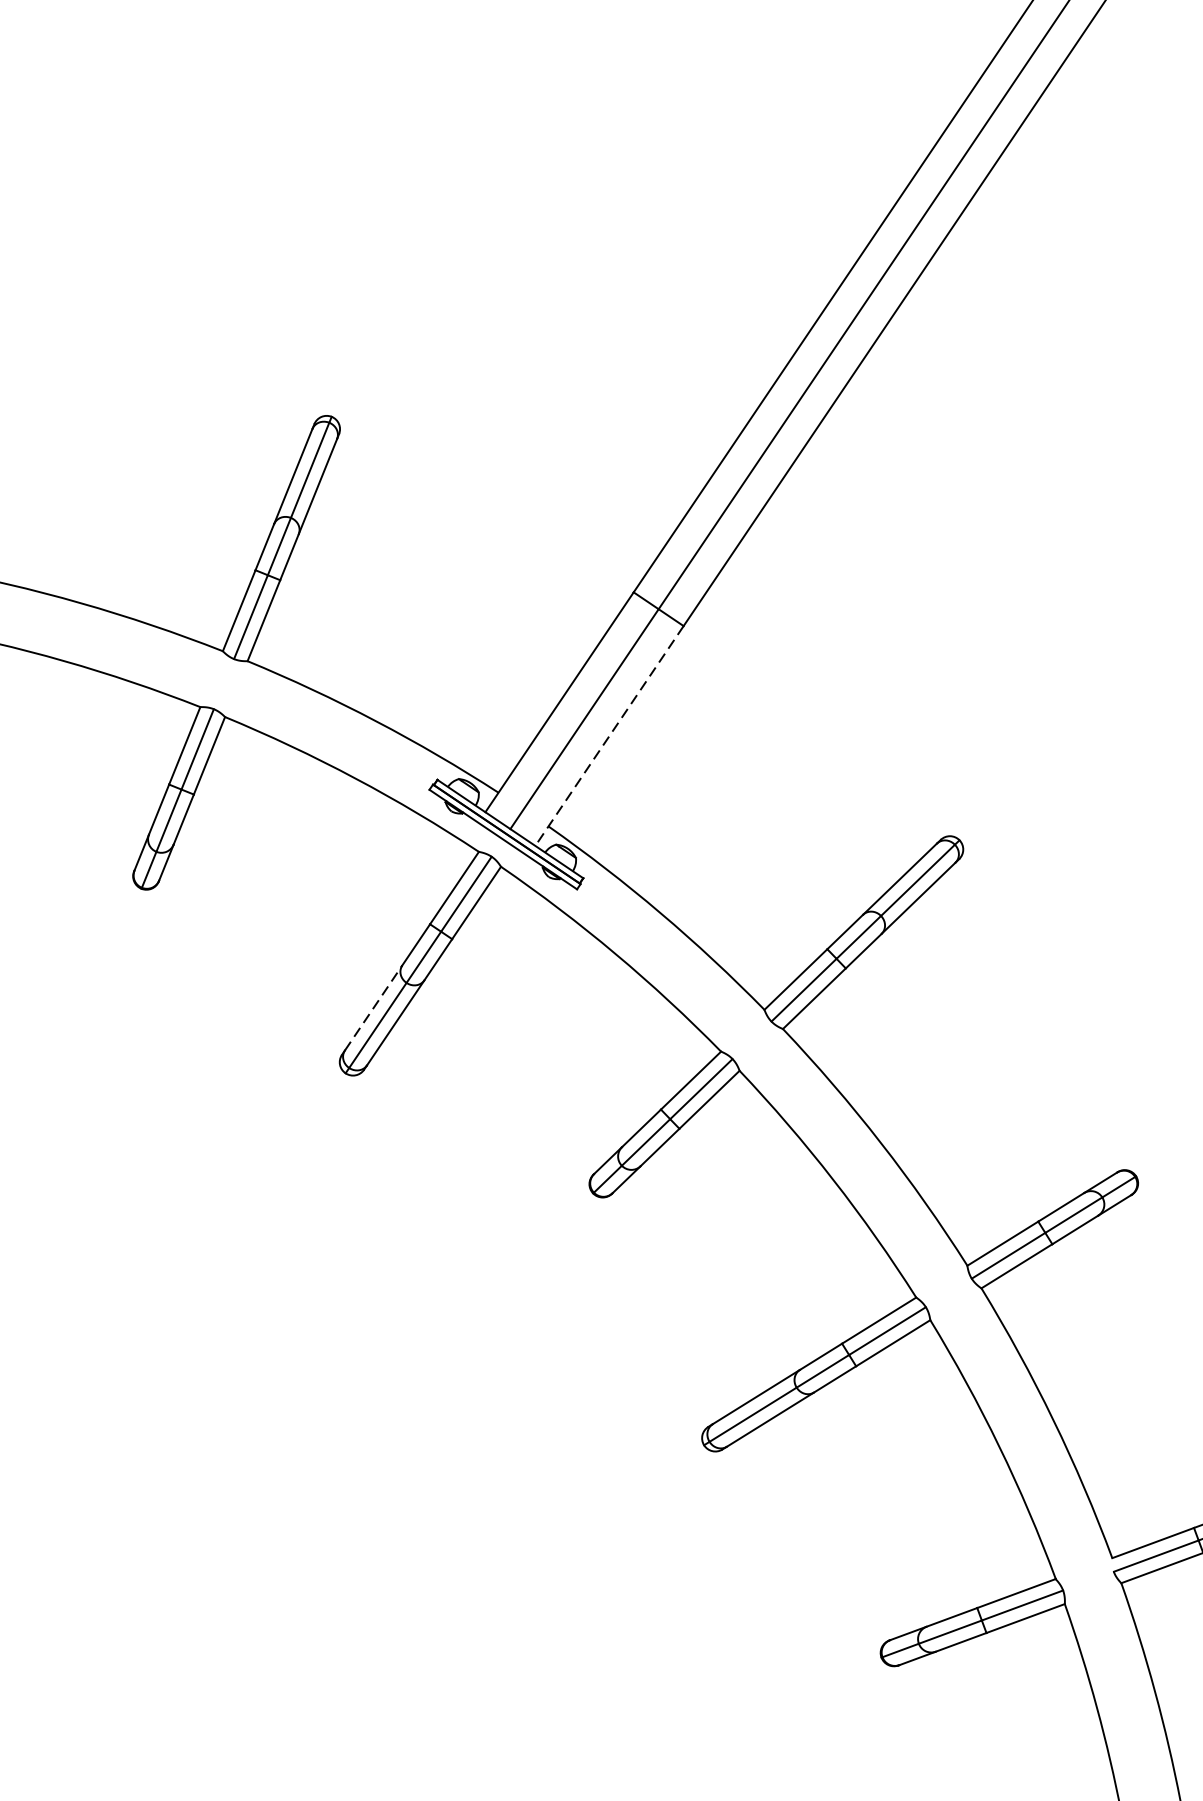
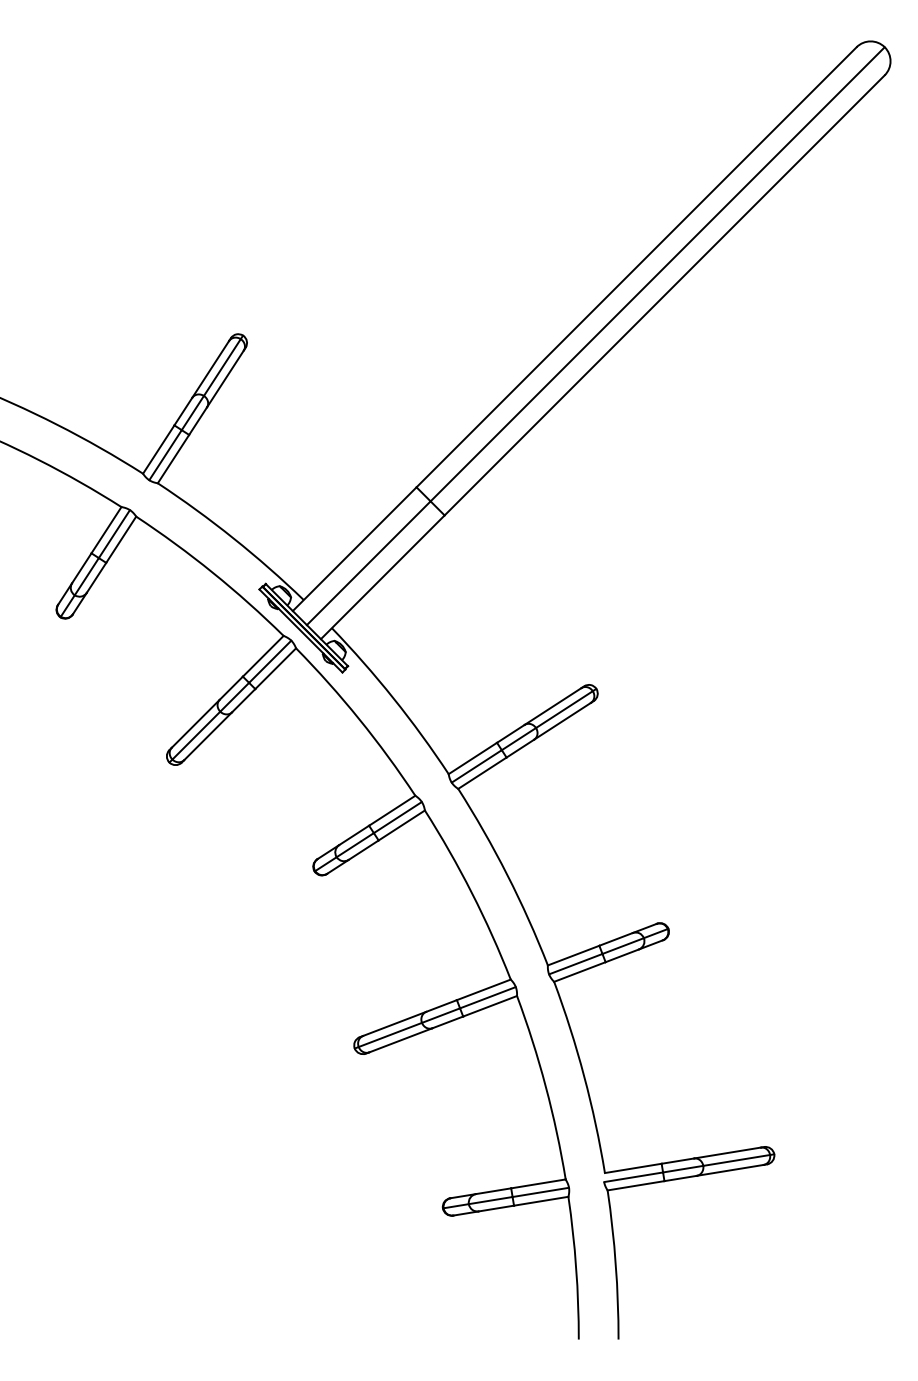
line: (609, 736) -> (382, 577), dashed -> solid
line: (373, 1007) -> (195, 723), dashed -> solid

